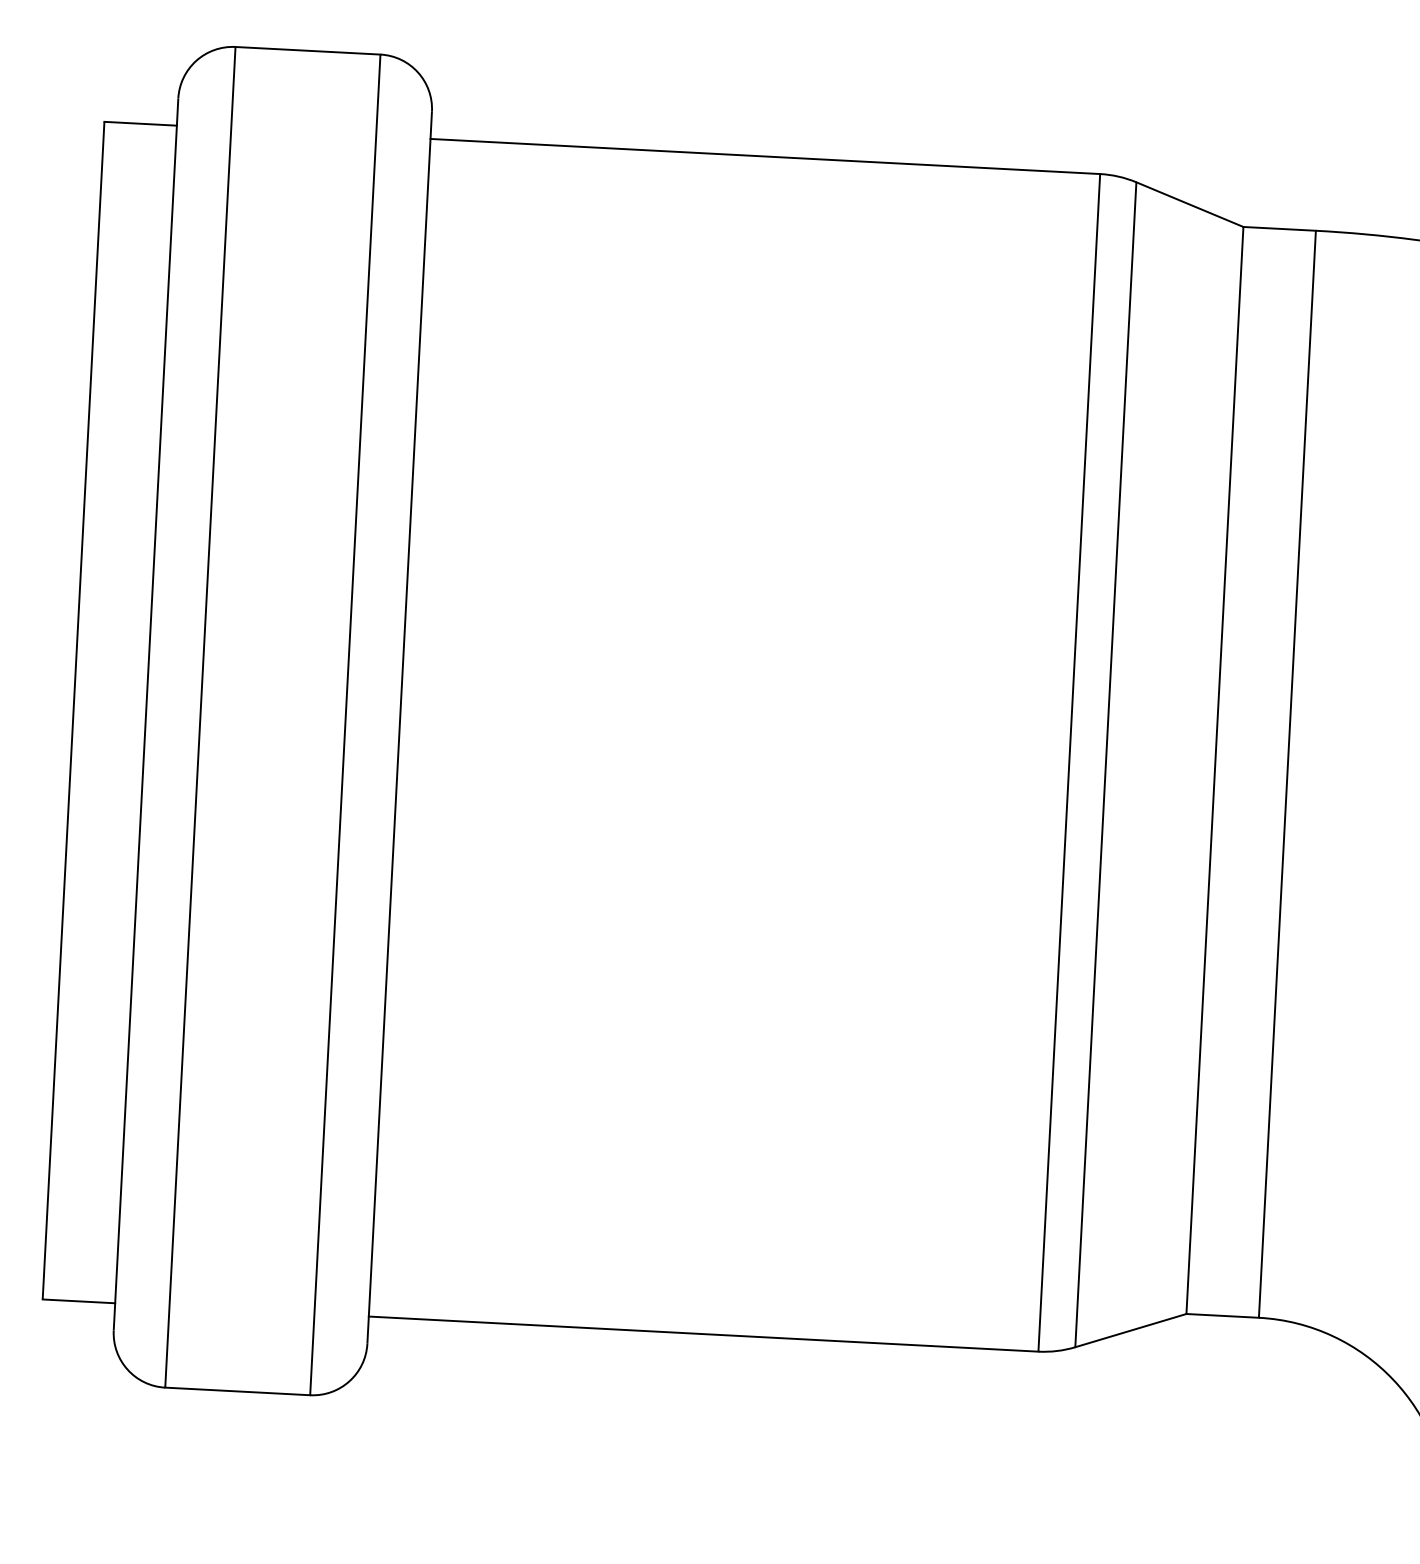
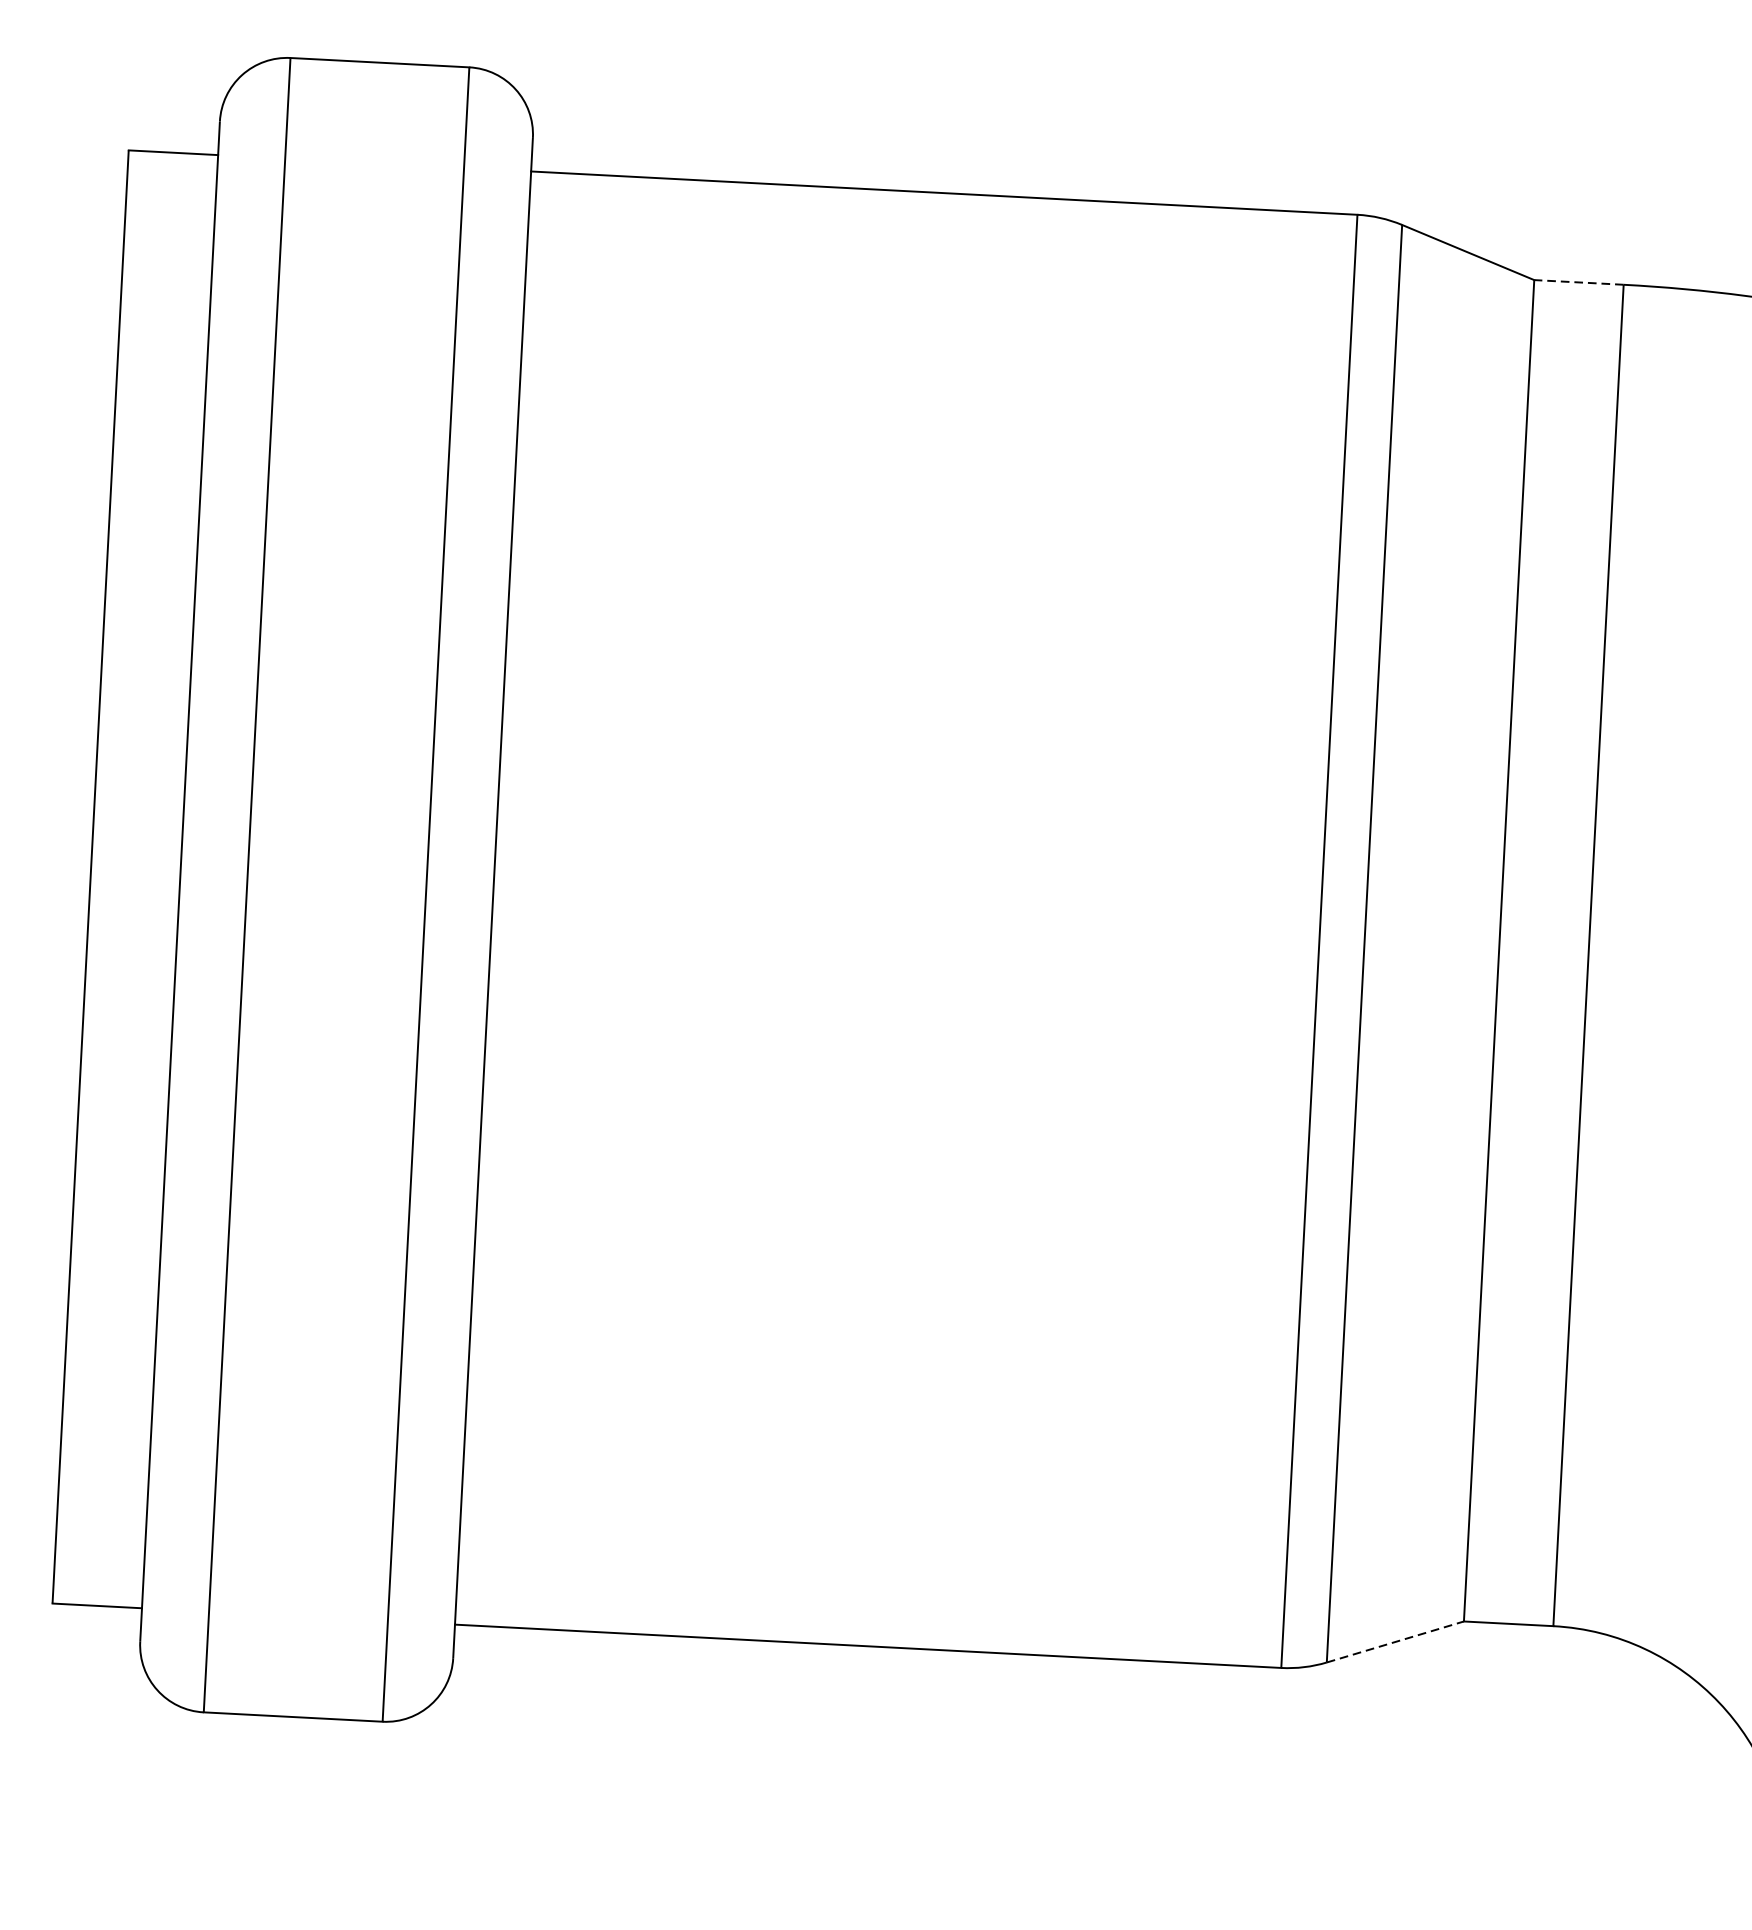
line: (1279, 228) -> (1578, 281), solid -> dashed
line: (1130, 1330) -> (1394, 1641), solid -> dashed

